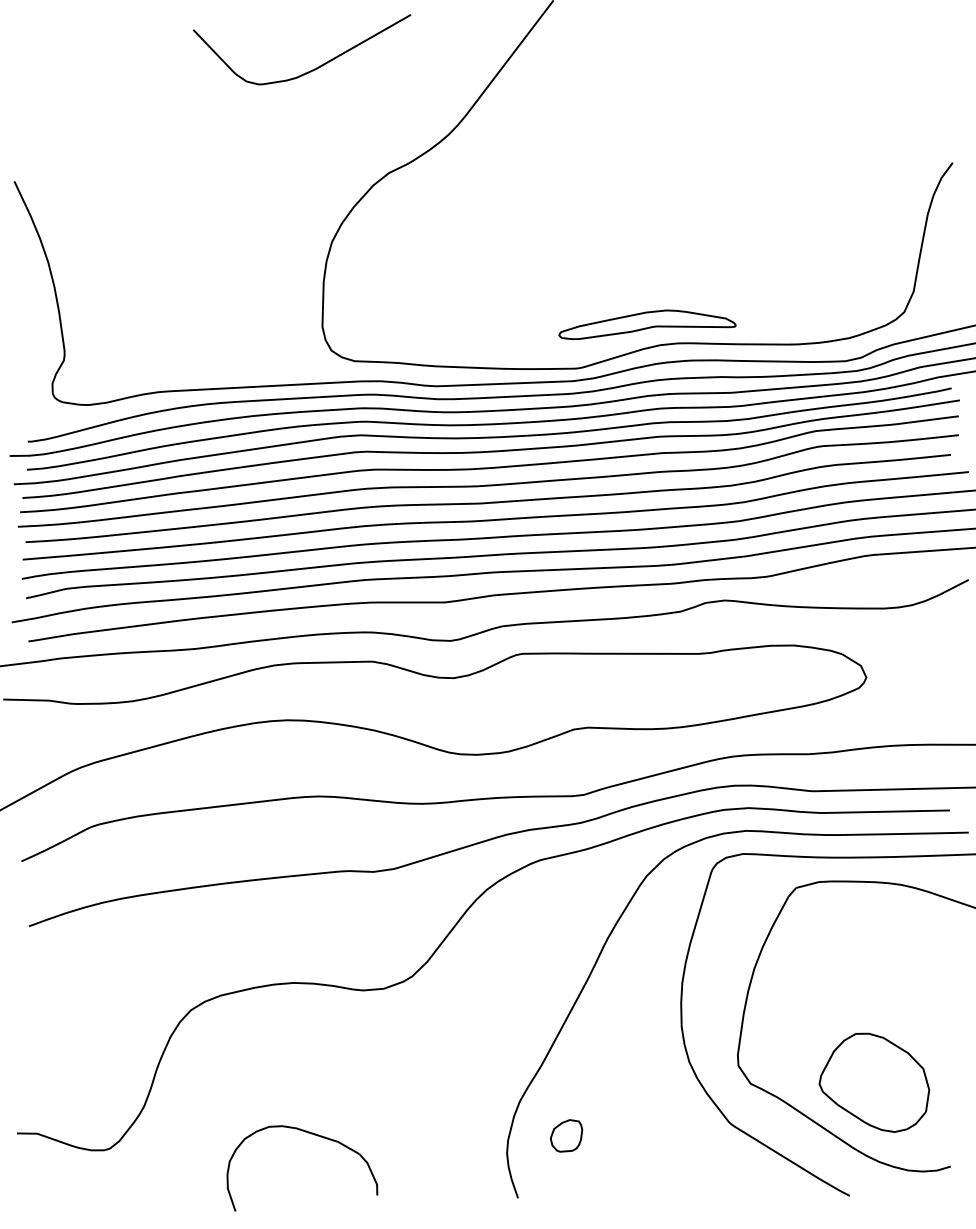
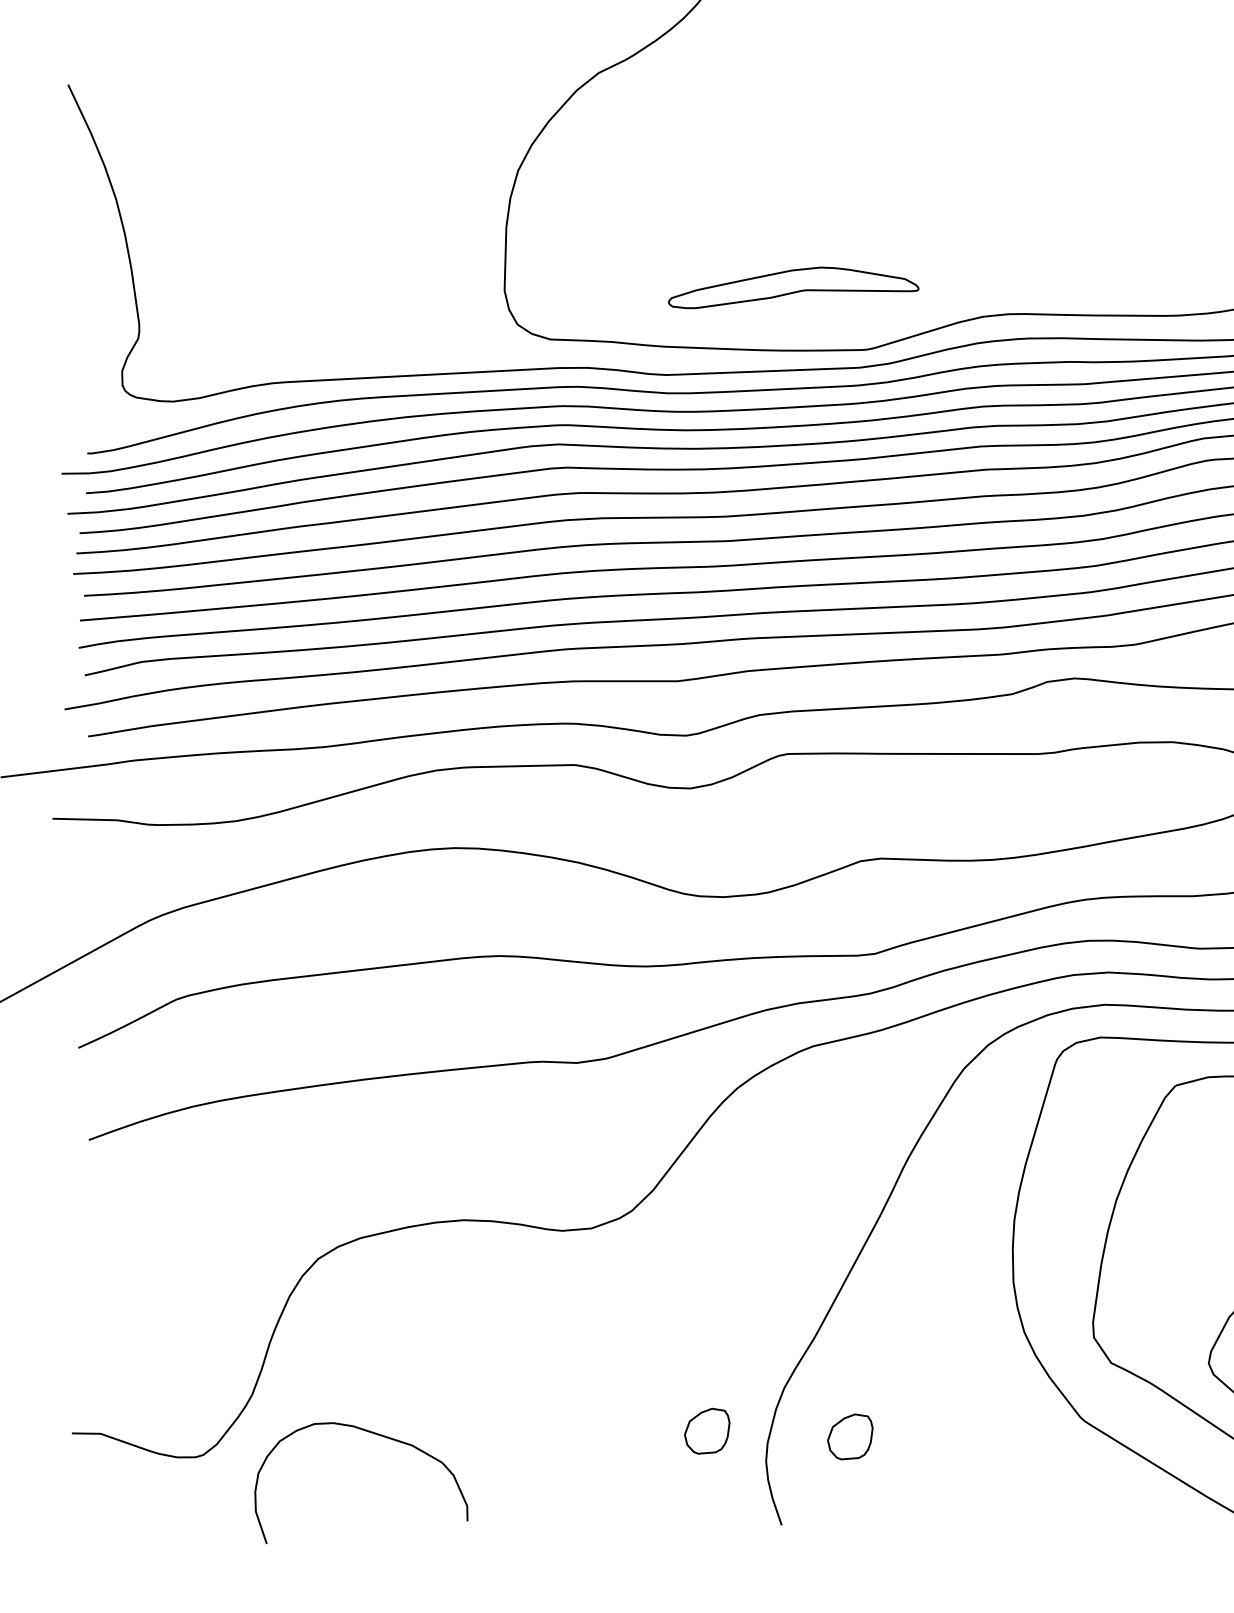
part: (647, 324) -> (793, 287), moved
part: (465, 1131) -> (707, 1430), added
part: (314, 1135) -> (378, 1436), moved

